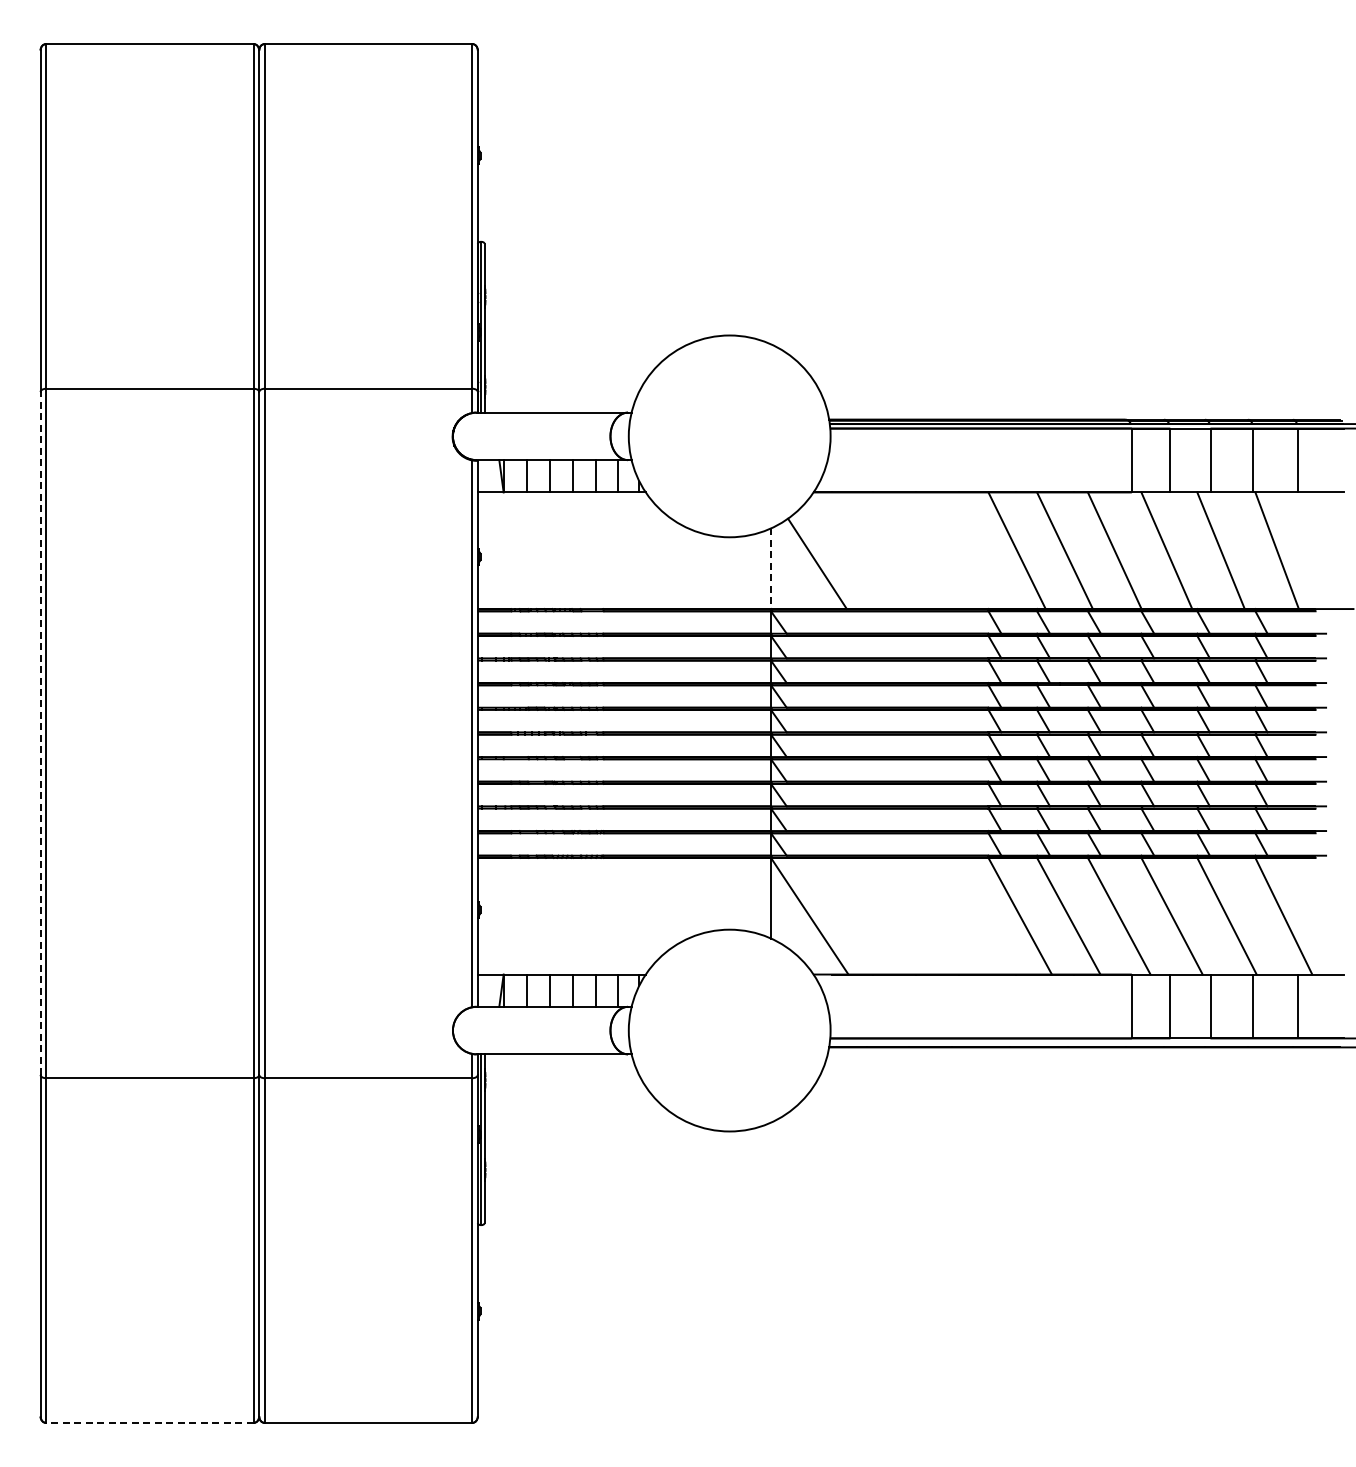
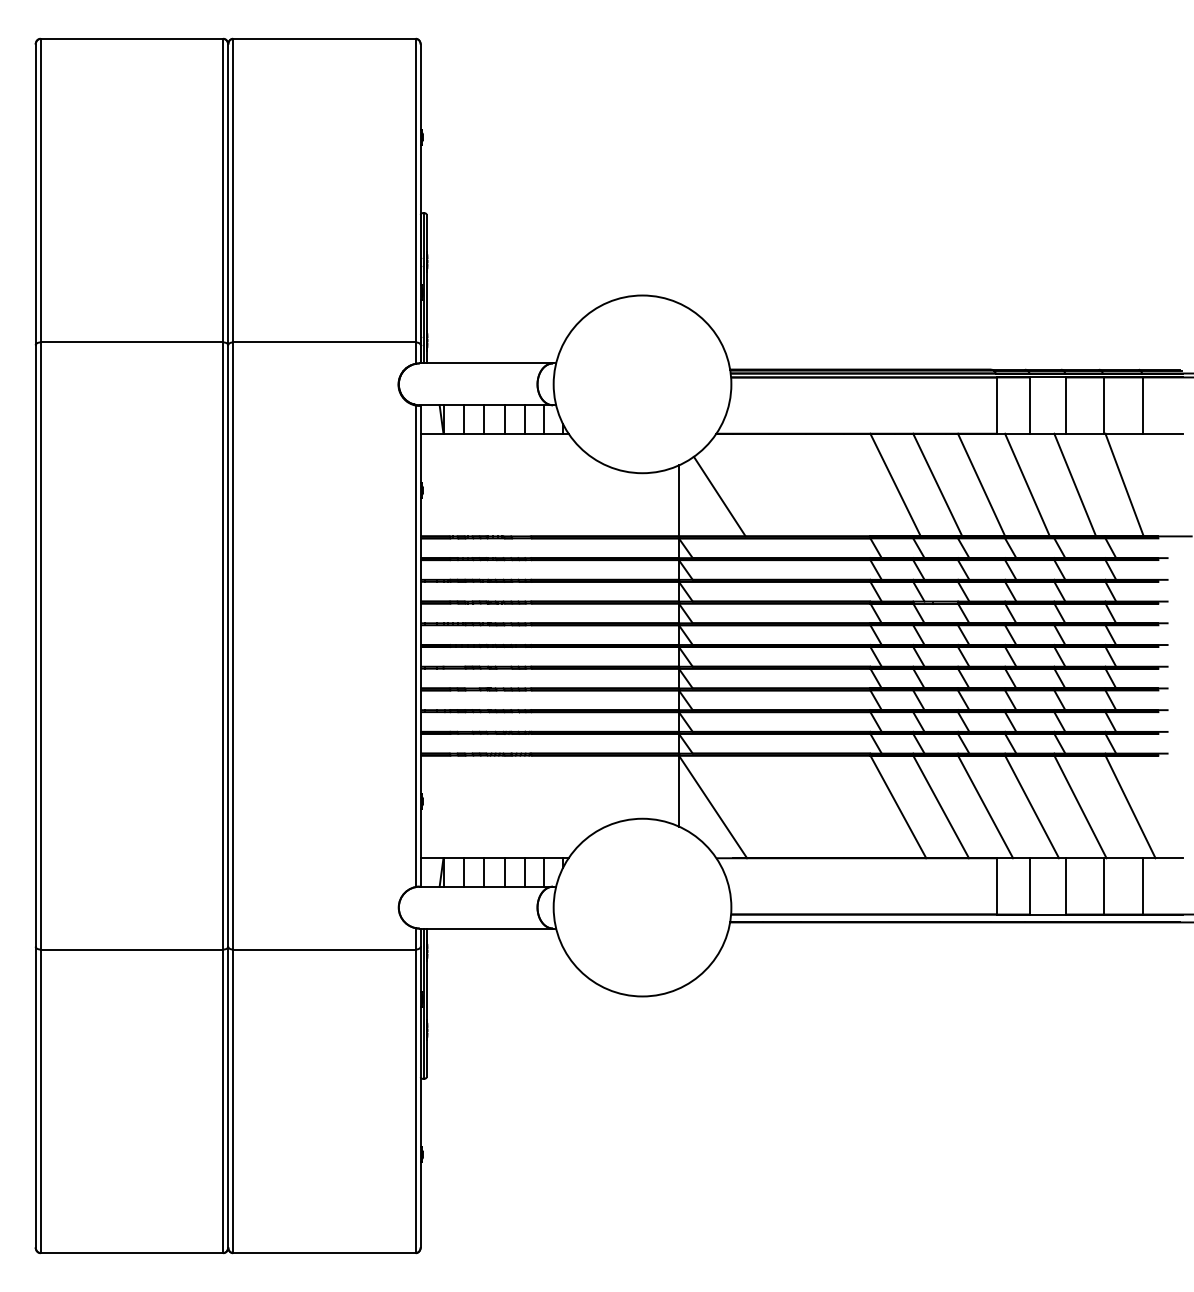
line: (770, 569) -> (678, 501), dashed -> solid
line: (40, 733) -> (35, 646), dashed -> solid
line: (149, 1422) -> (131, 1252), dashed -> solid

